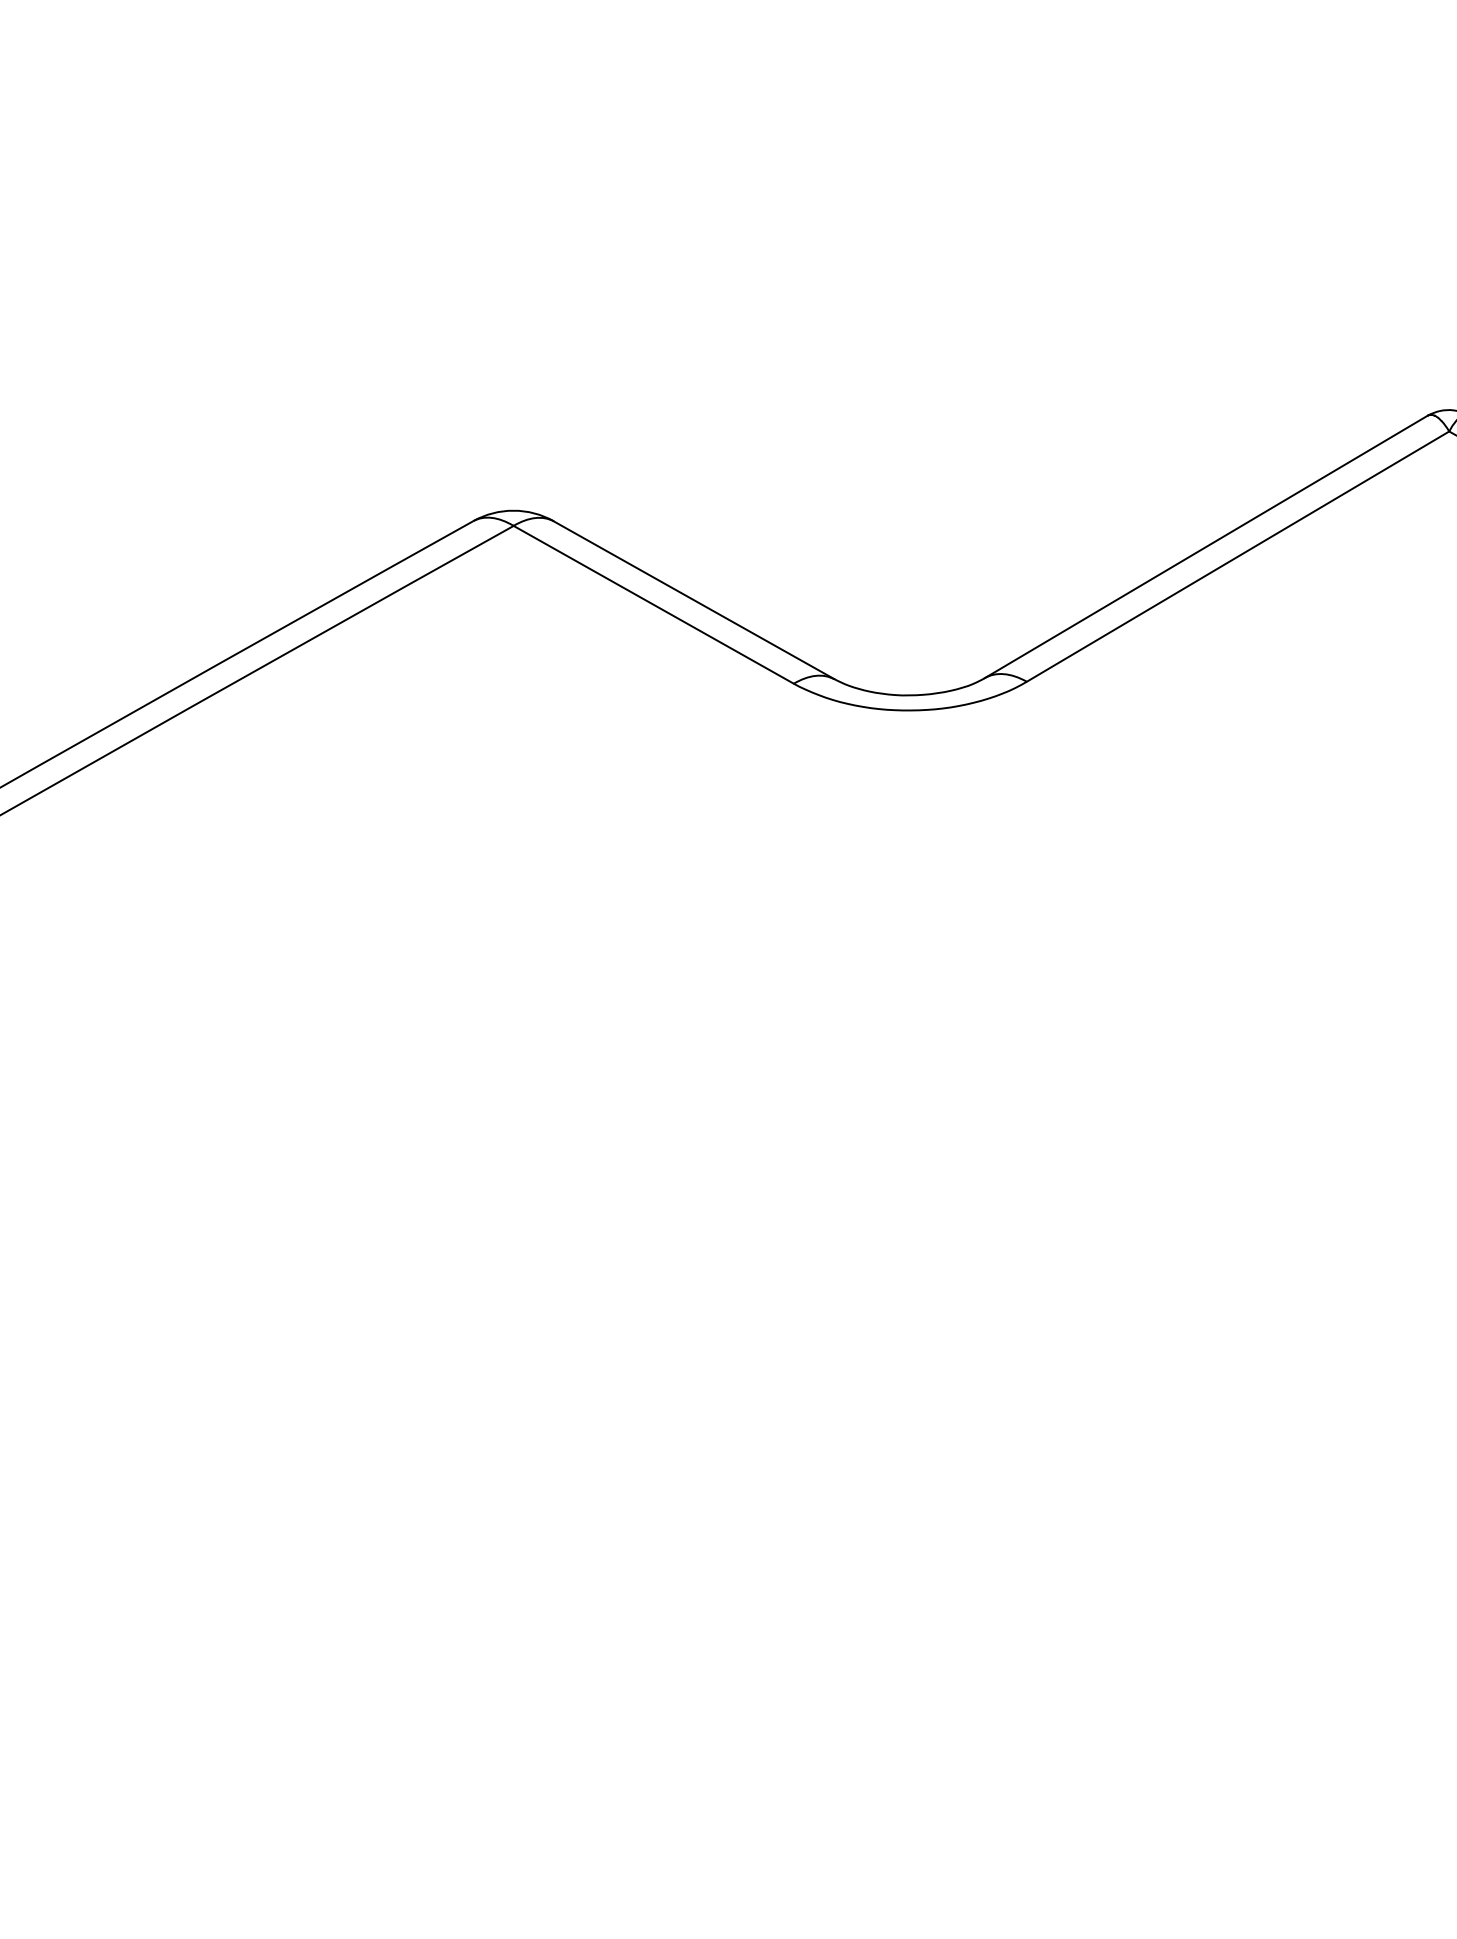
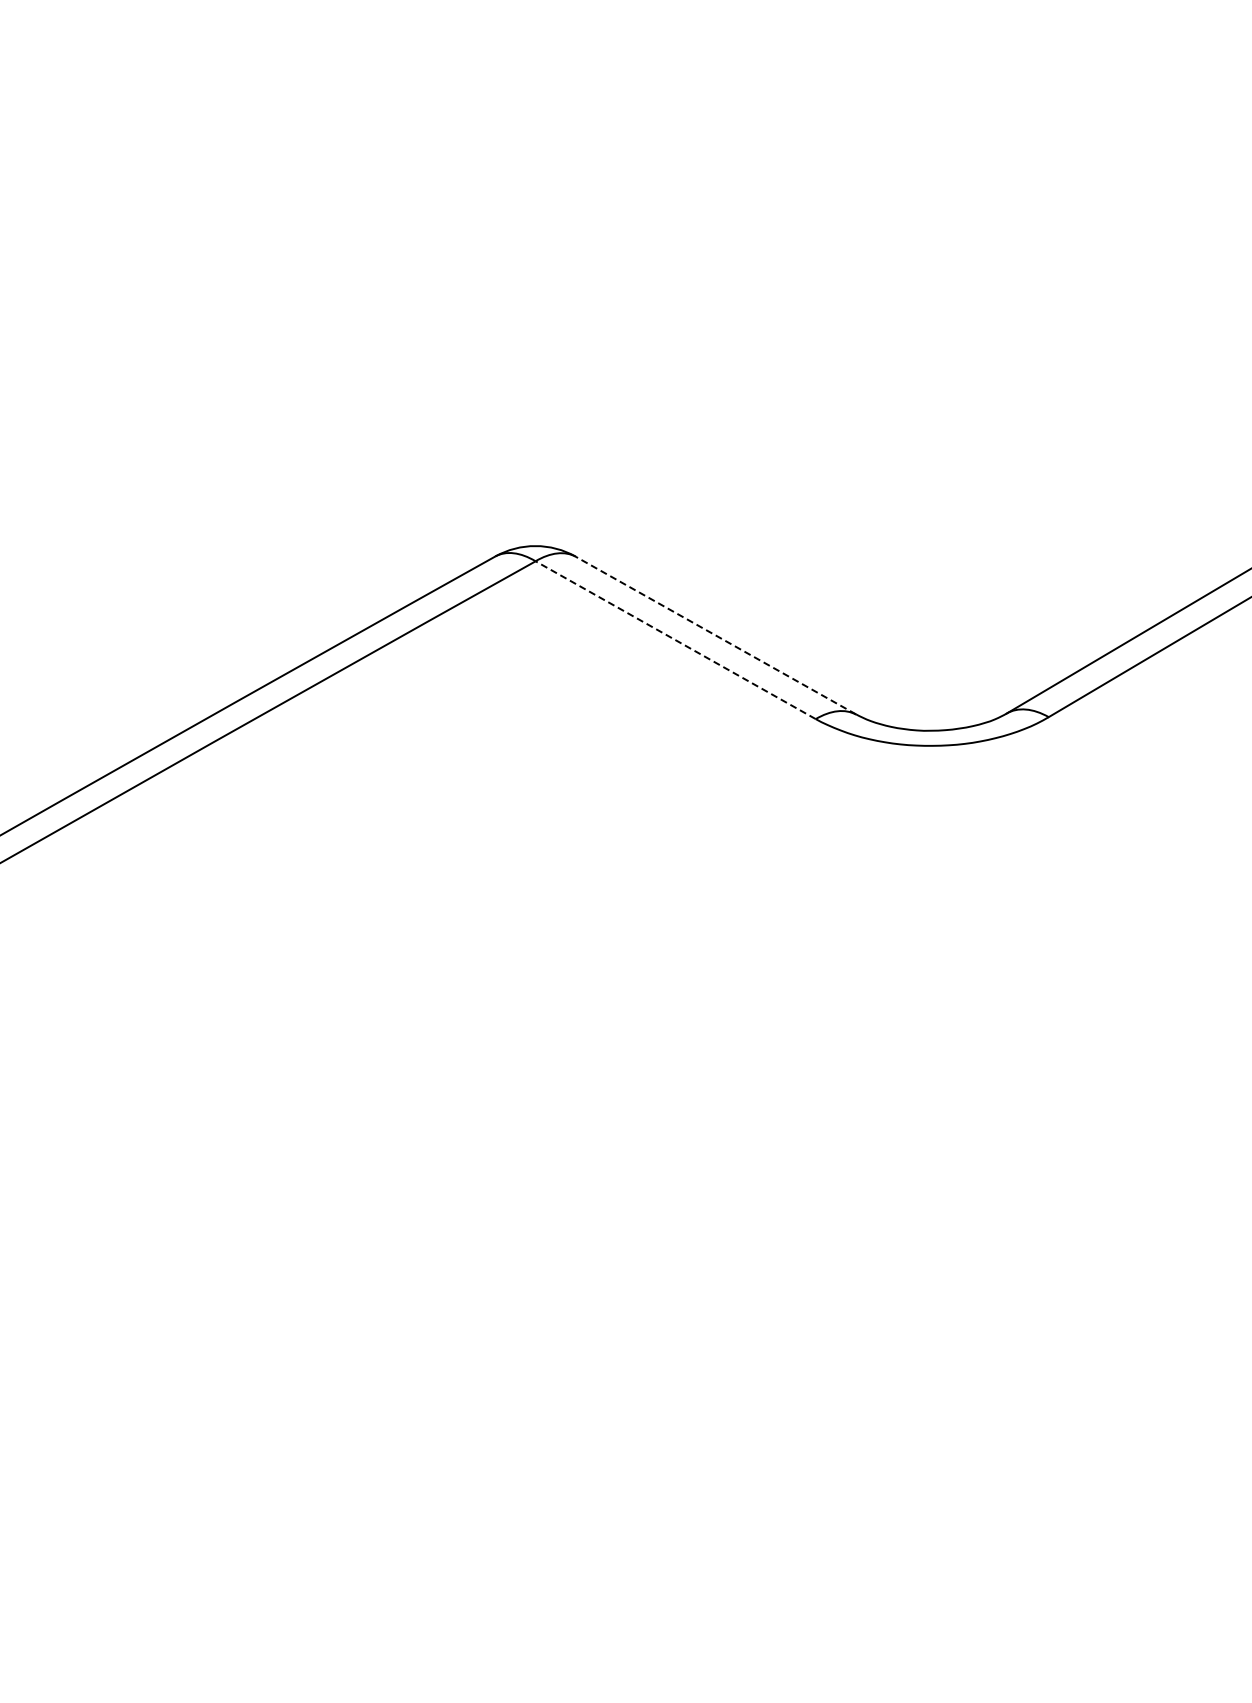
line: (694, 600) -> (716, 635), solid -> dashed
line: (653, 604) -> (675, 639), solid -> dashed

